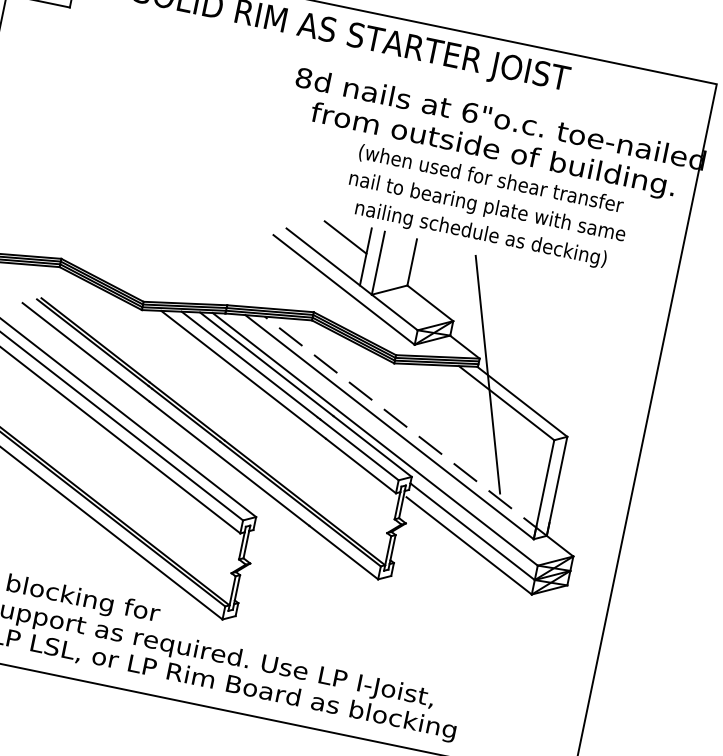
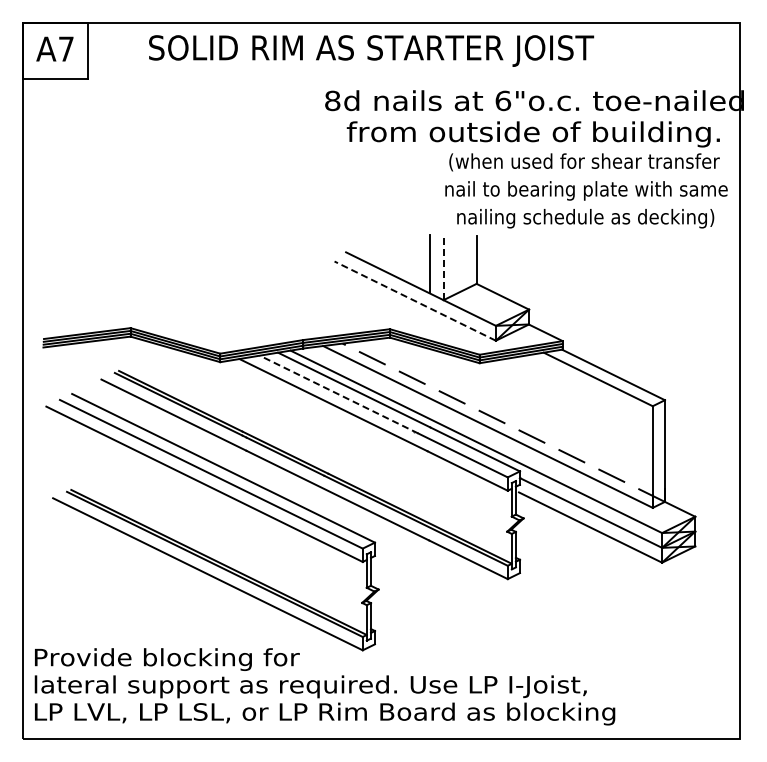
text: (487, 207) -> (586, 190), moved
line: (345, 236) -> (405, 248), removed
line: (378, 262) -> (443, 267), solid -> dashed
line: (344, 290) -> (415, 301), solid -> dashed
line: (250, 365) -> (338, 394), solid -> dashed
line: (487, 373) -> (573, 354), removed

